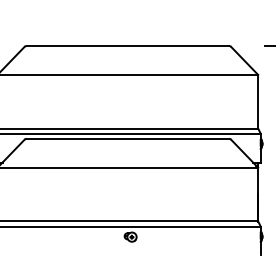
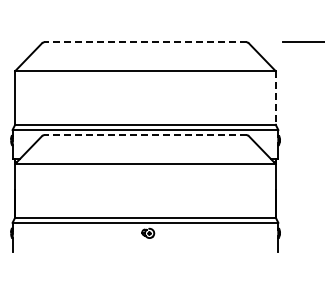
line: (126, 46) -> (144, 42), solid -> dashed
line: (257, 101) -> (275, 97), solid -> dashed
line: (126, 139) -> (144, 135), solid -> dashed

